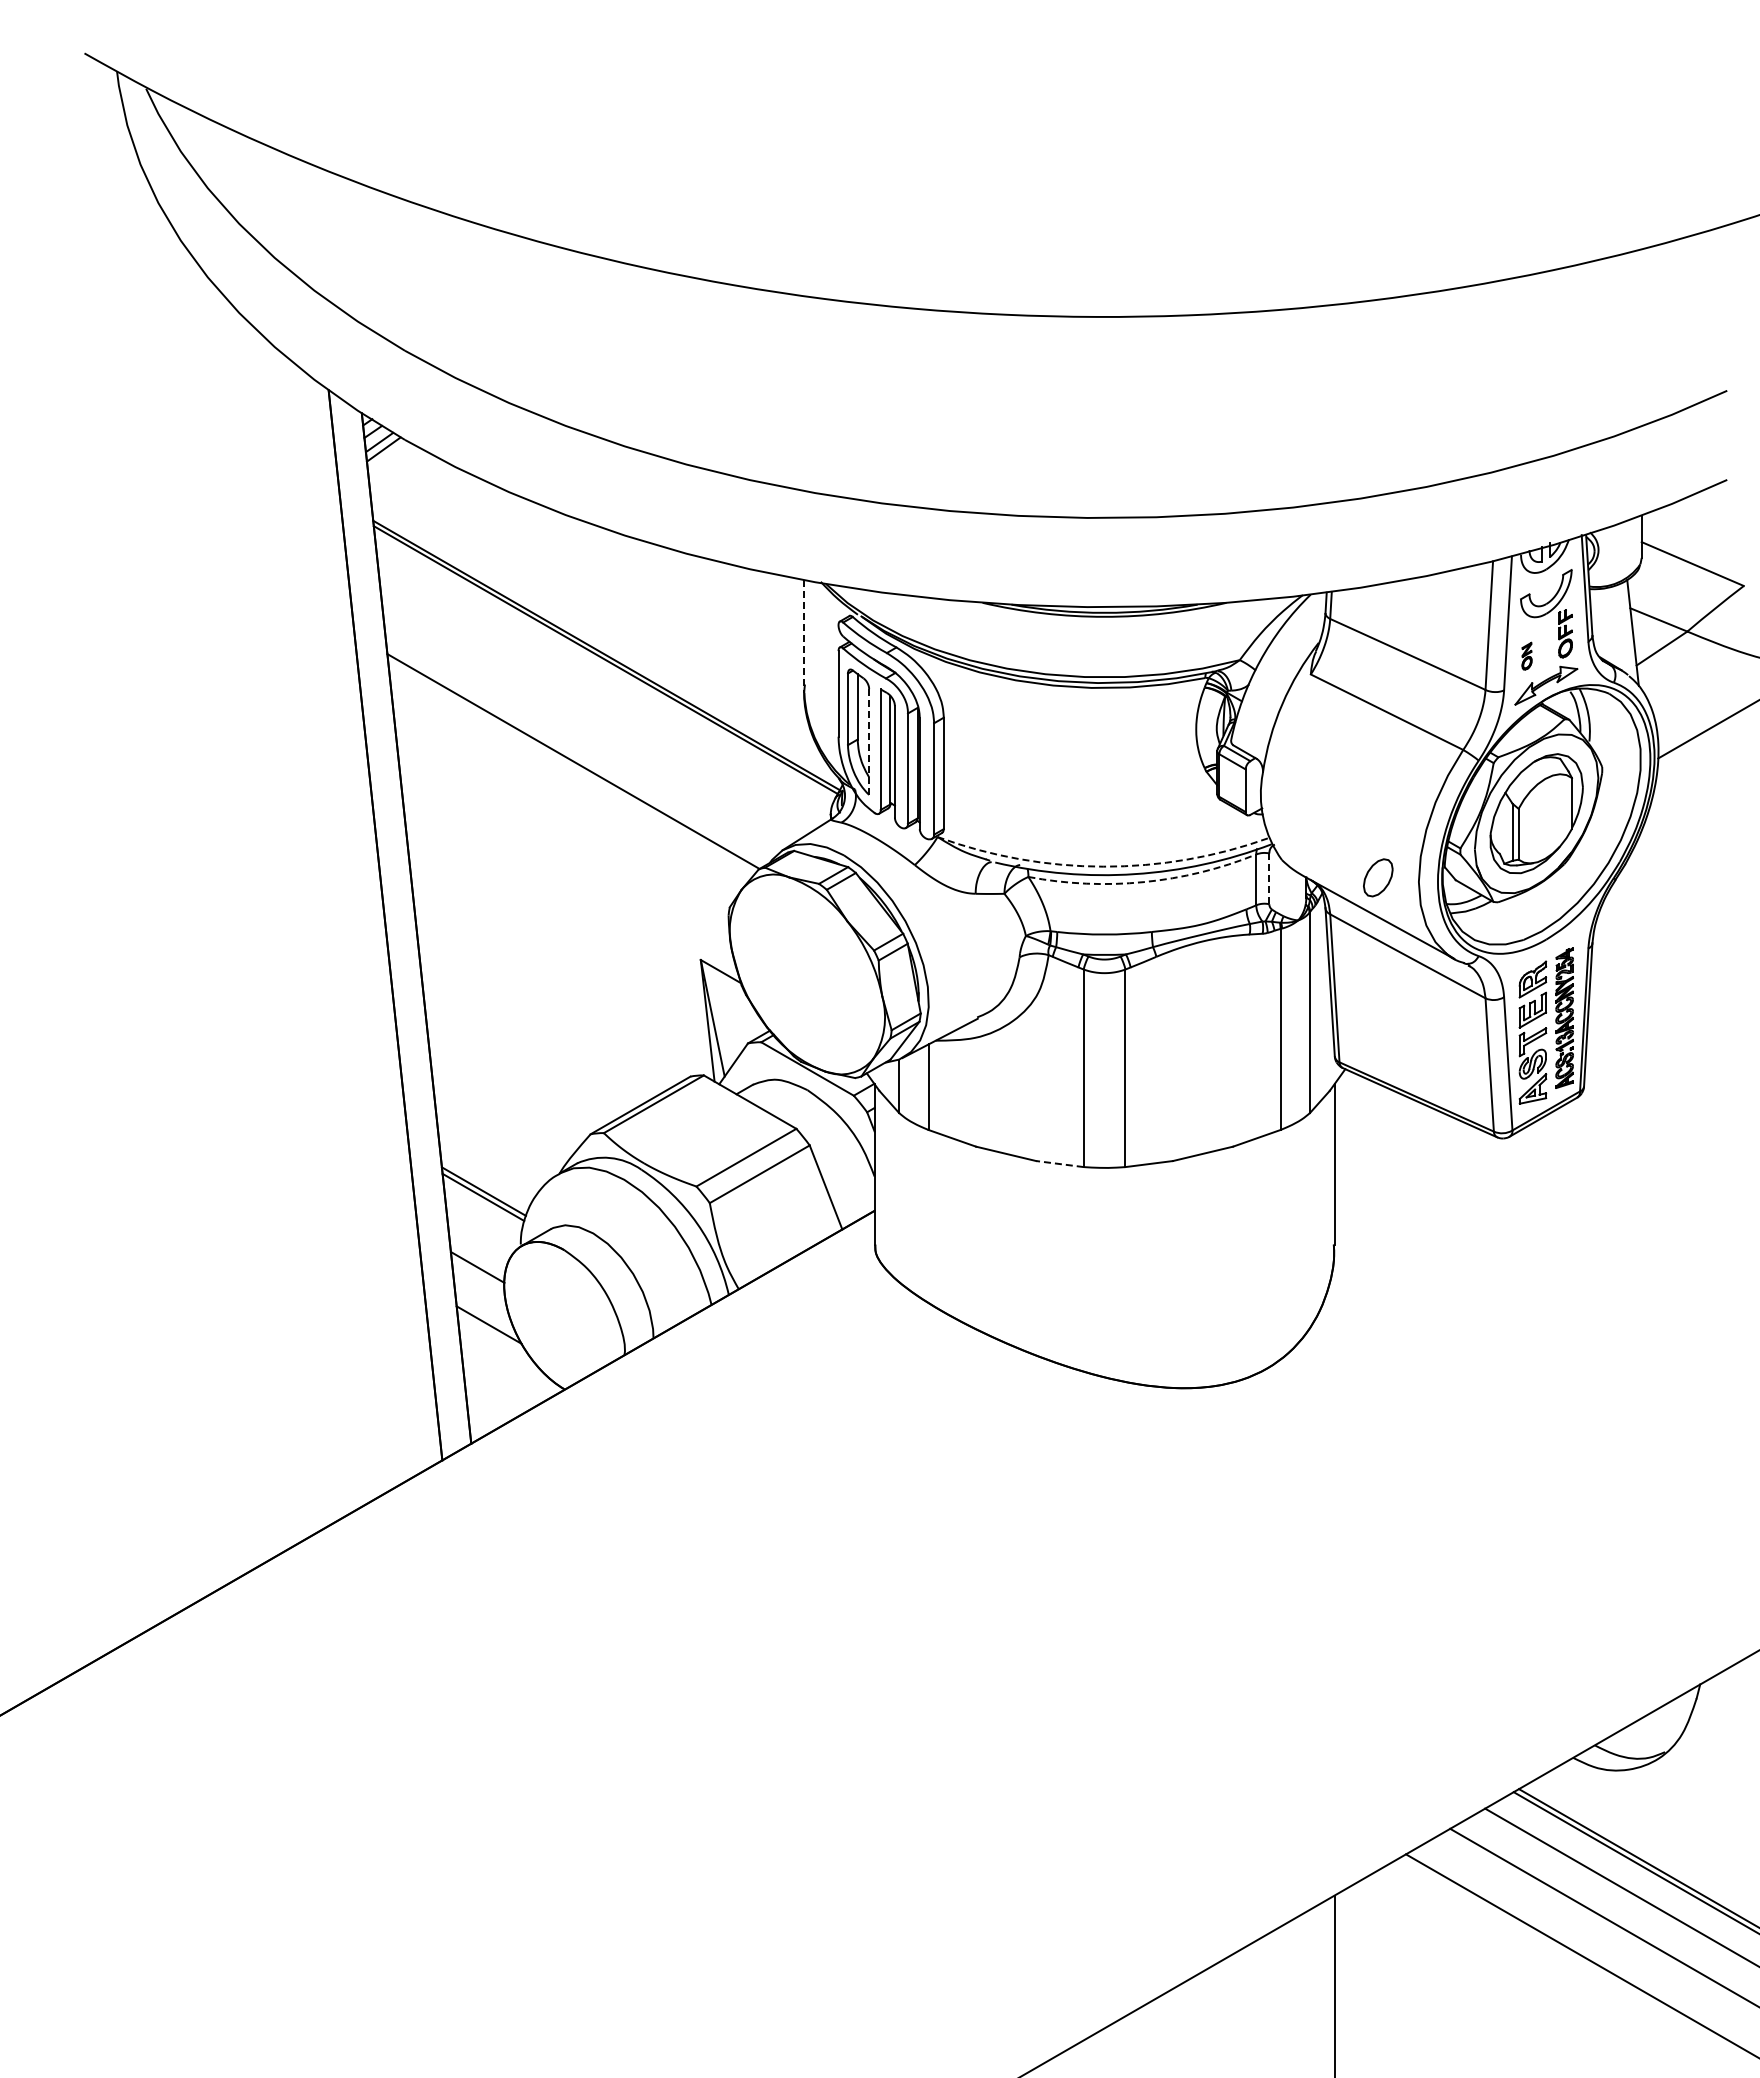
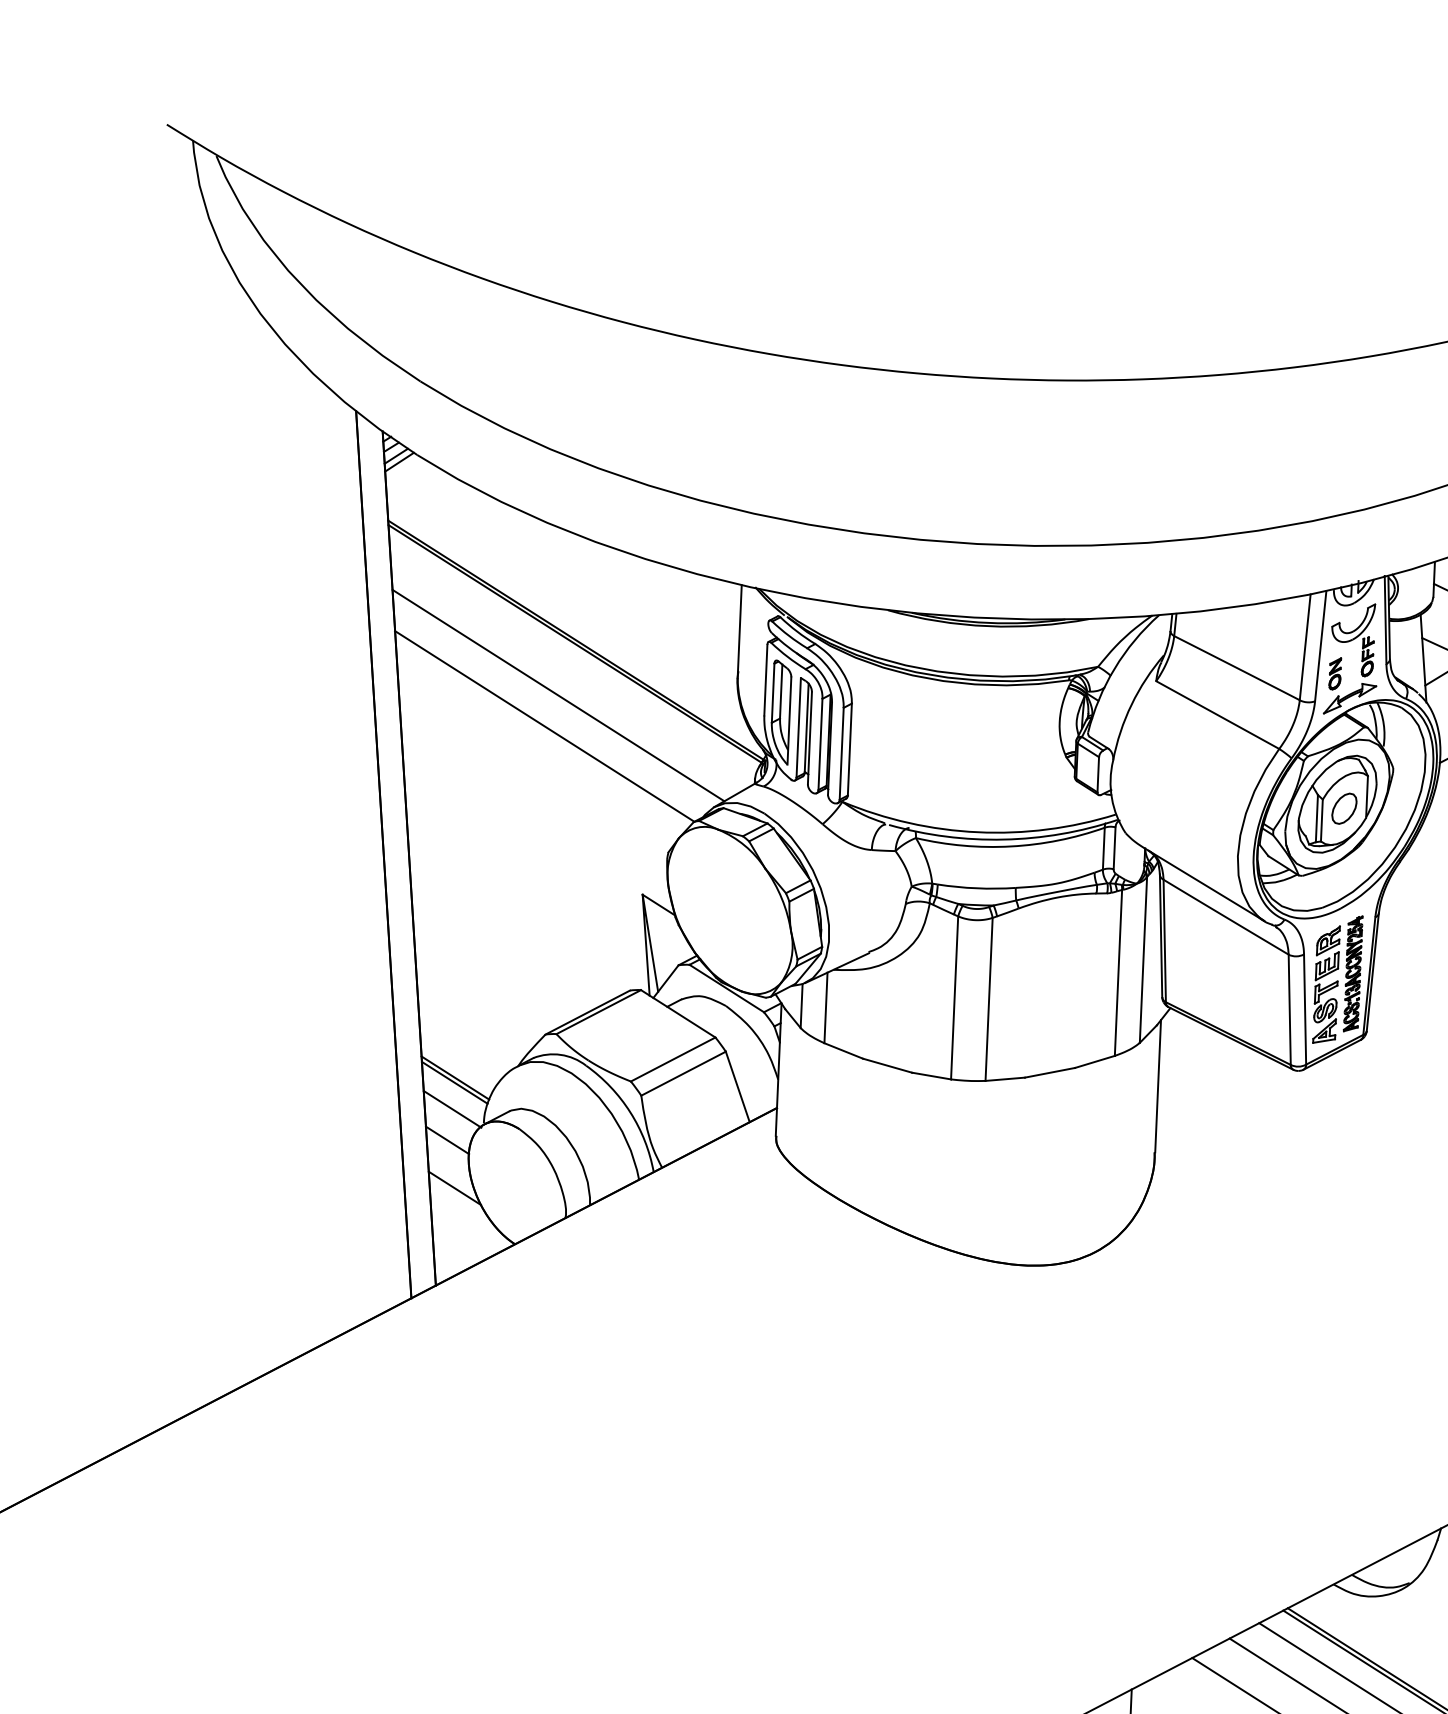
line: (804, 637) -> (739, 632), dashed -> solid
part: (1526, 656) -> (1334, 674), size x1.43
line: (588, 723) -> (558, 695), added
line: (869, 742) -> (789, 721), dashed -> solid
arc: (1103, 866) -> (978, 832), dashed -> solid
part: (1378, 877) -> (1344, 808), moved
line: (1269, 879) -> (1114, 848), dashed -> solid
arc: (1143, 882) -> (1010, 846), dashed -> solid
line: (1059, 1164) -> (931, 1076), dashed -> solid
line: (482, 1229) -> (452, 1109), added

